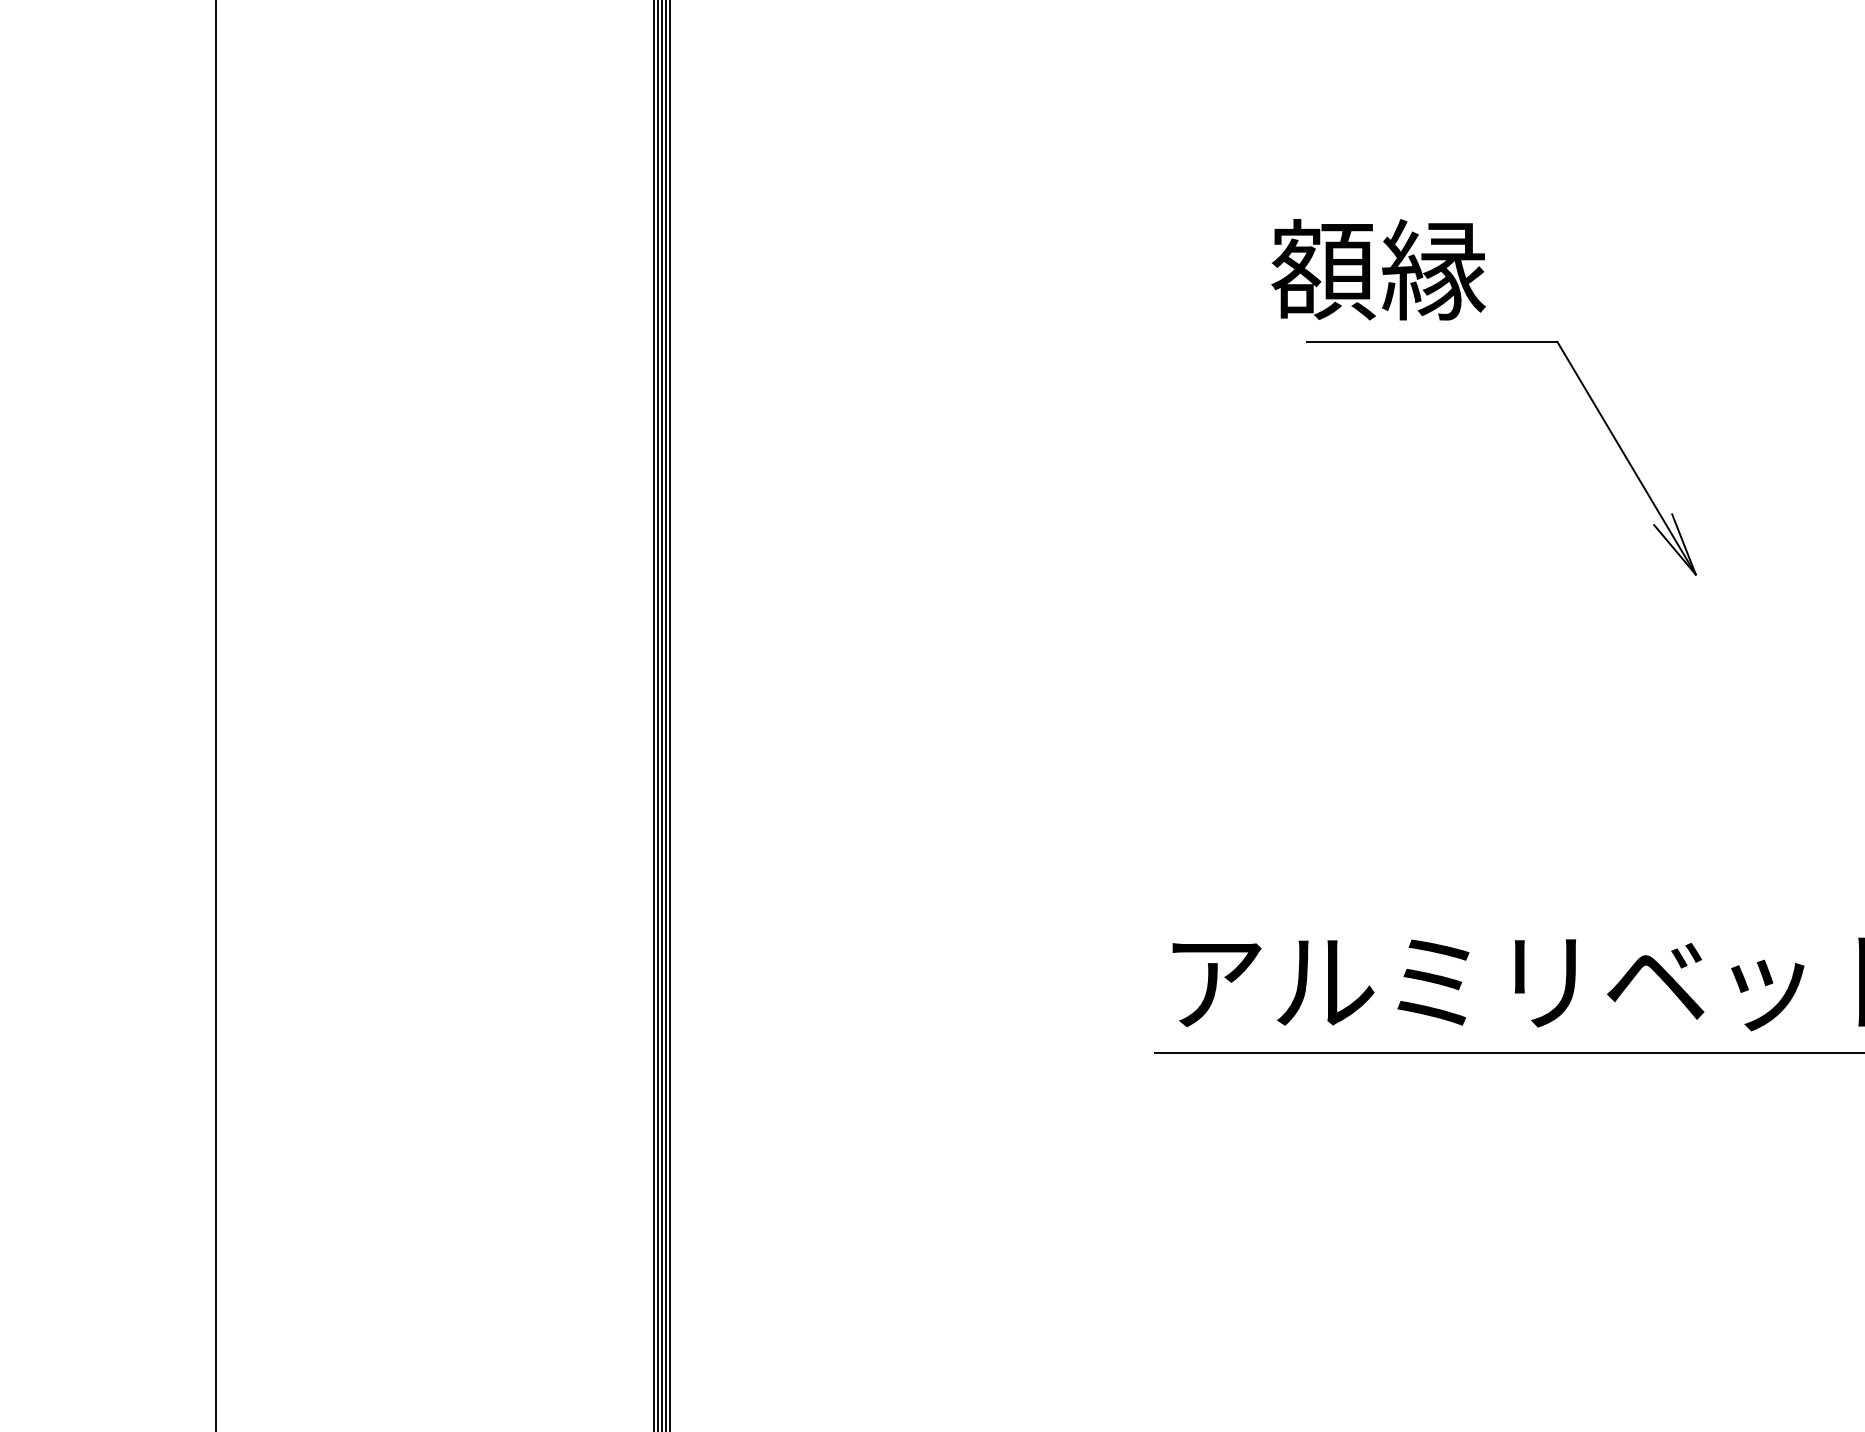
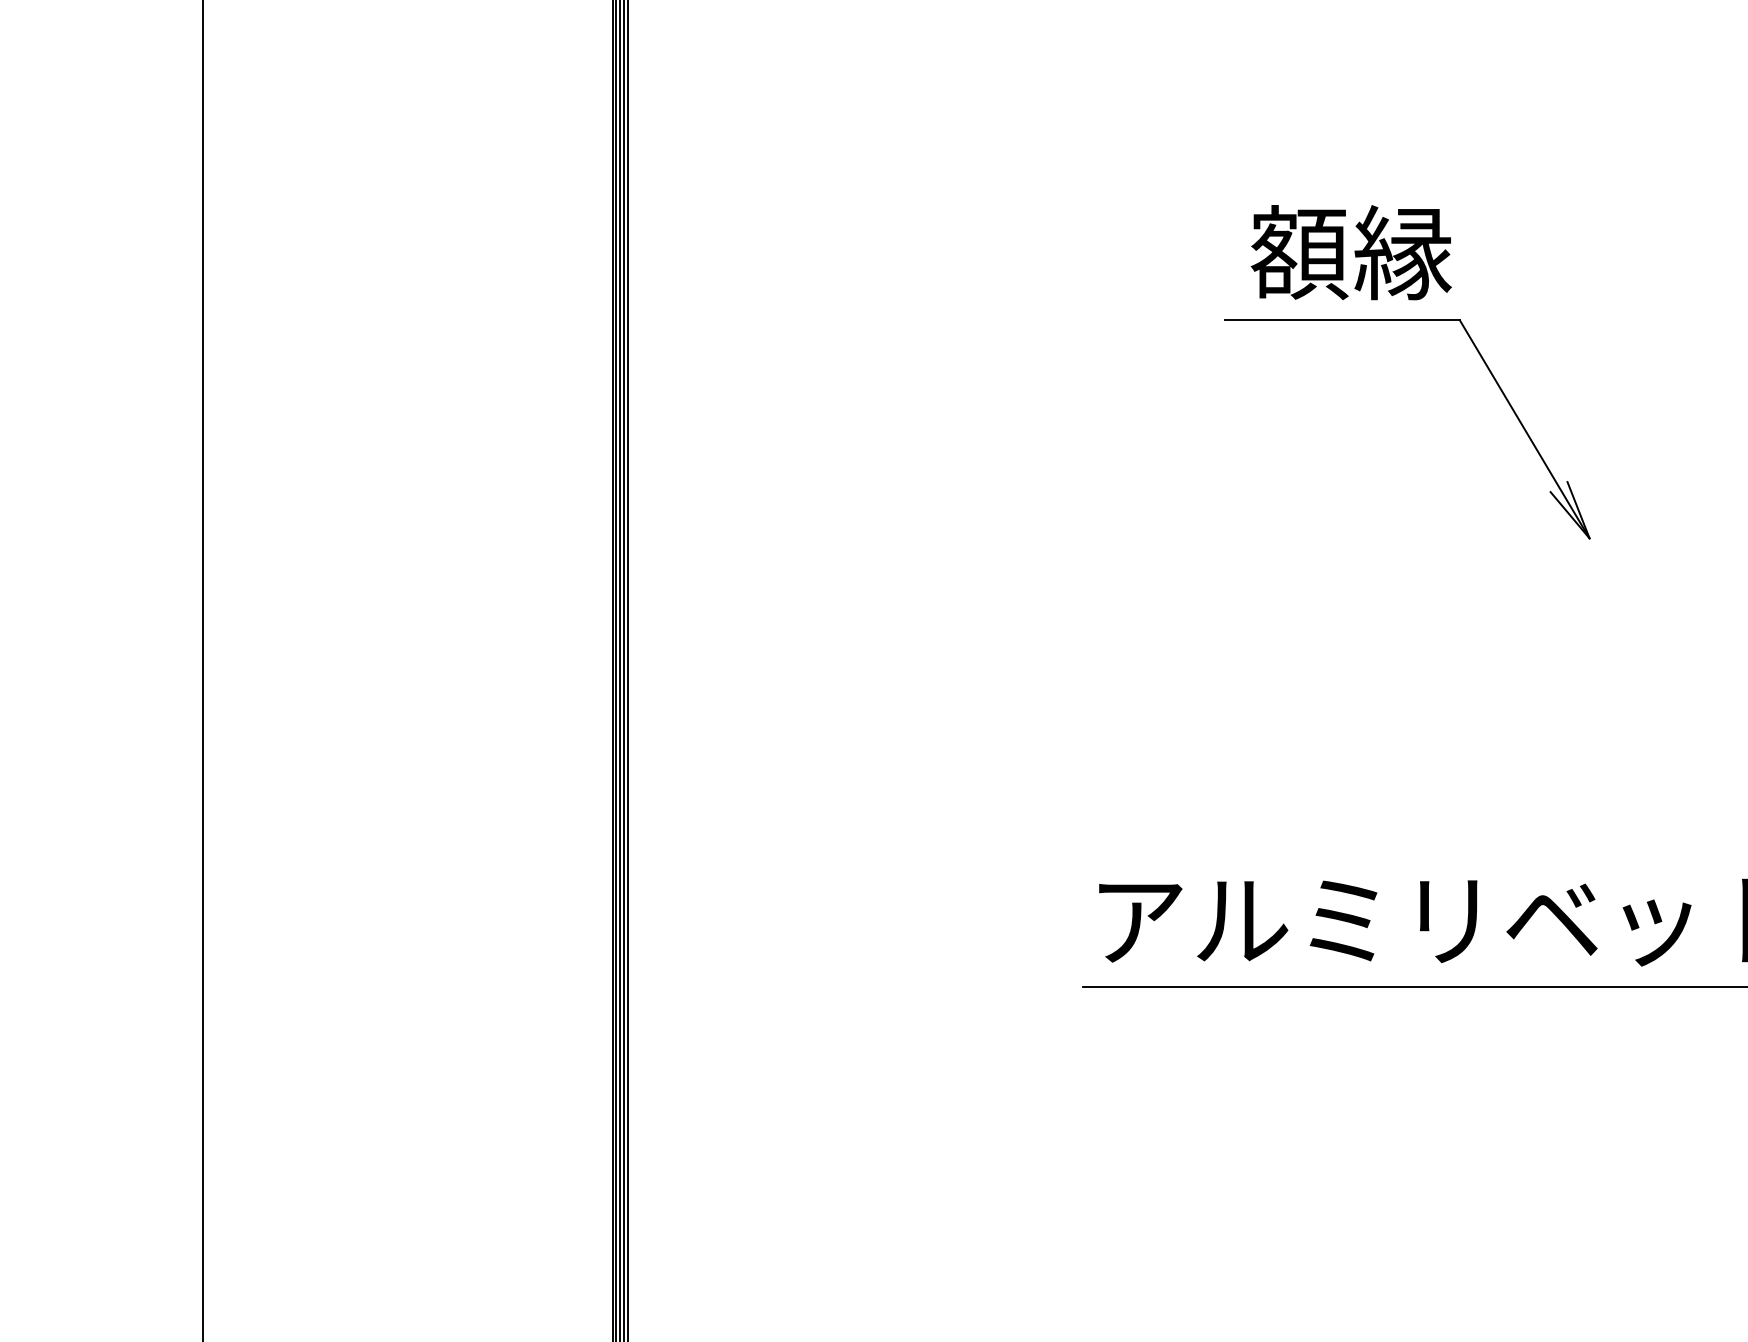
text: (1378, 269) -> (1351, 252), moved

